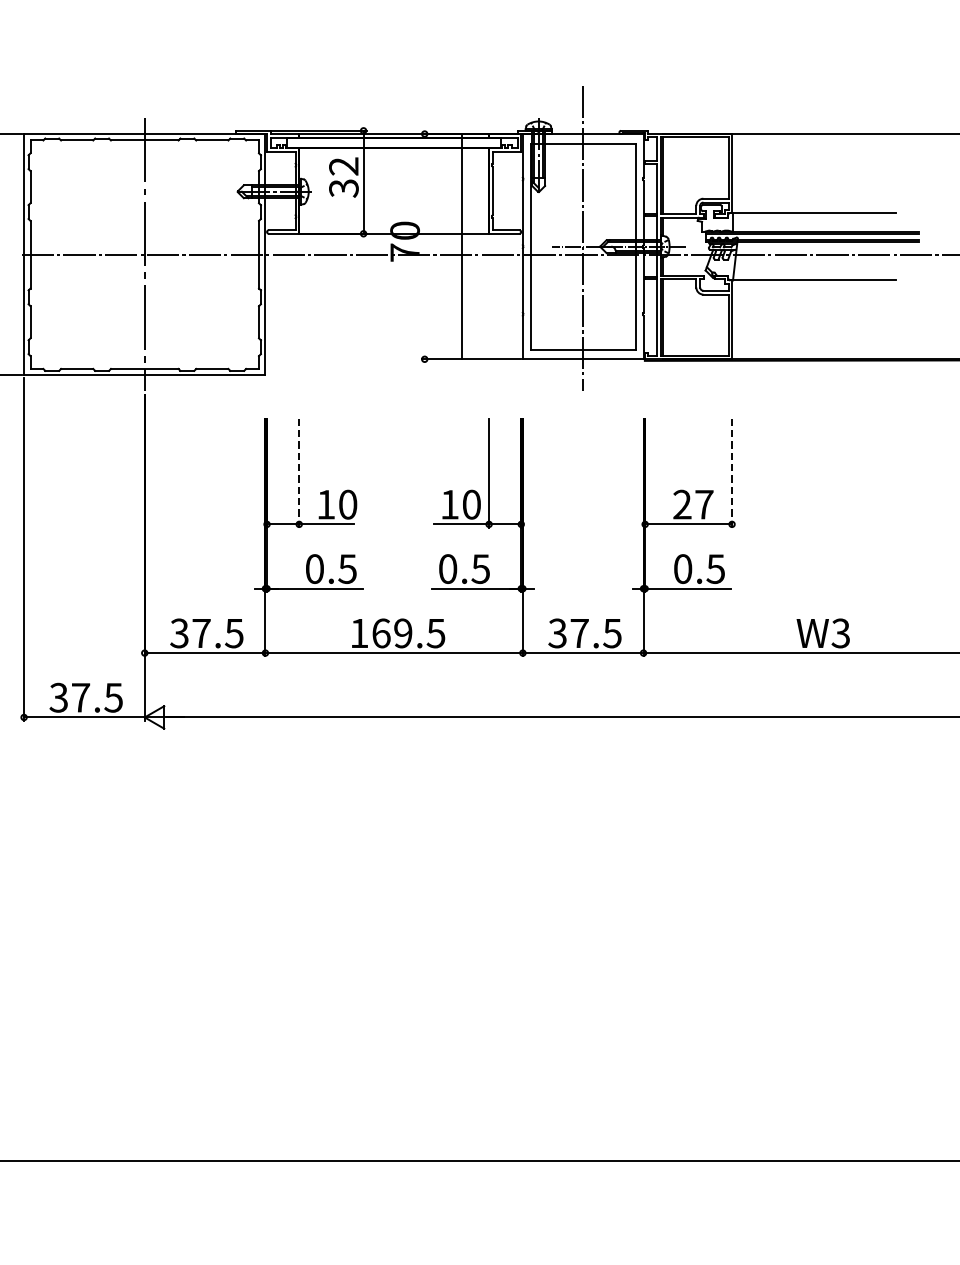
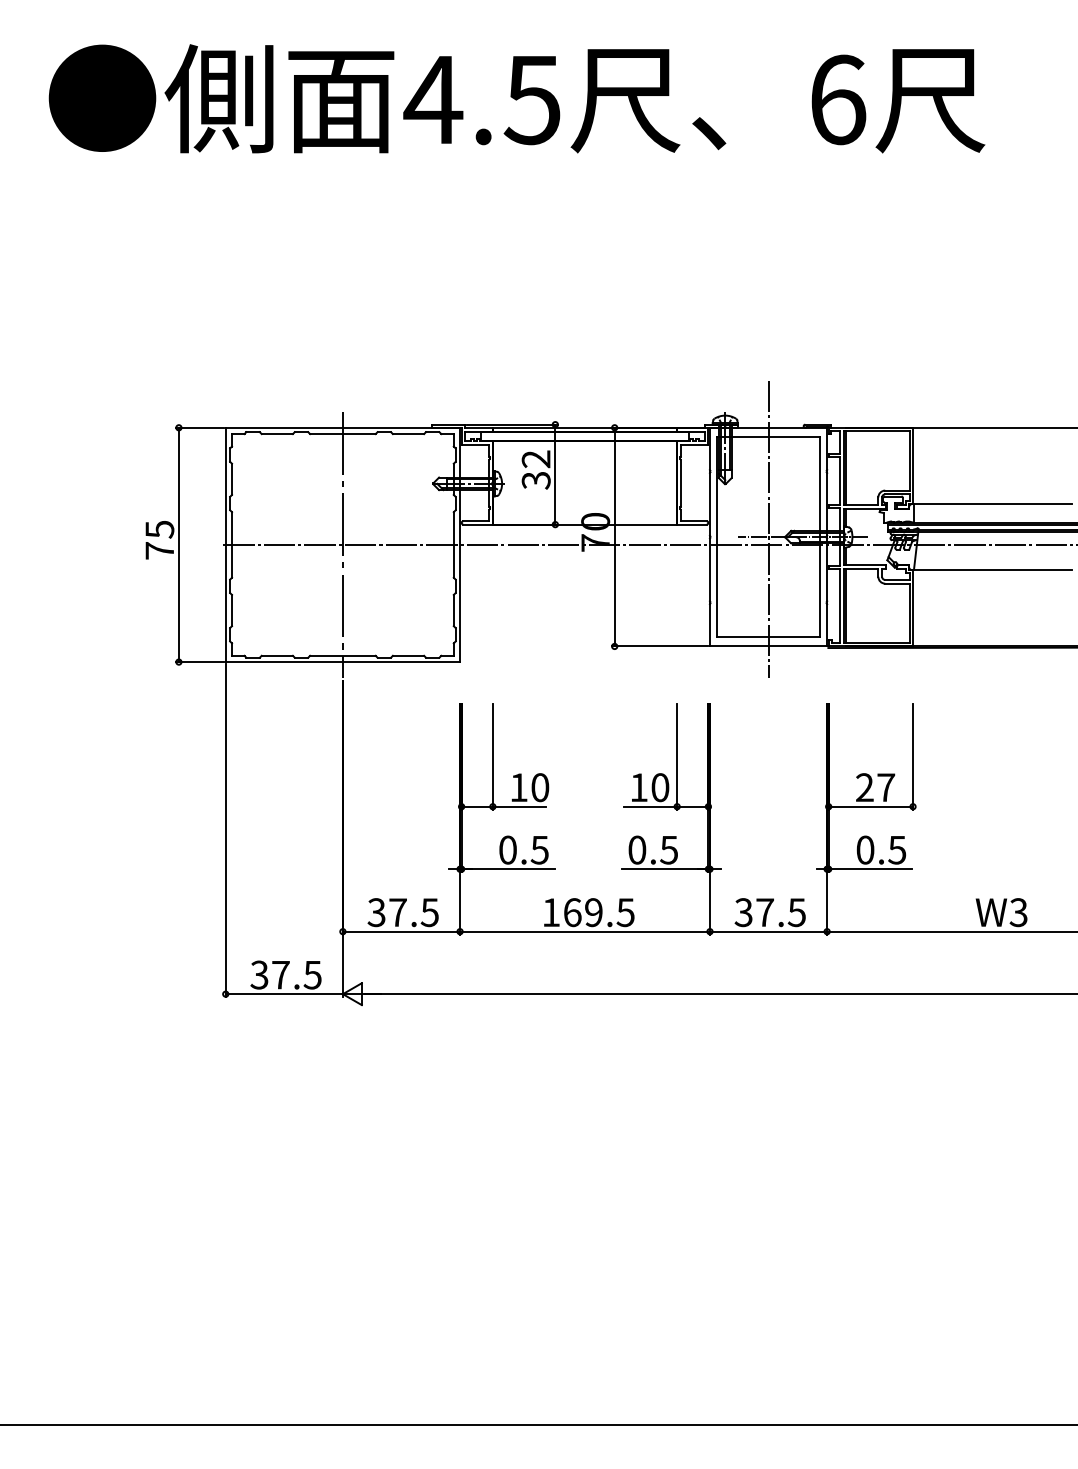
line: (461, 246) -> (614, 536), moved
line: (298, 473) -> (492, 757), dashed -> solid
line: (732, 473) -> (913, 757), dashed -> solid

